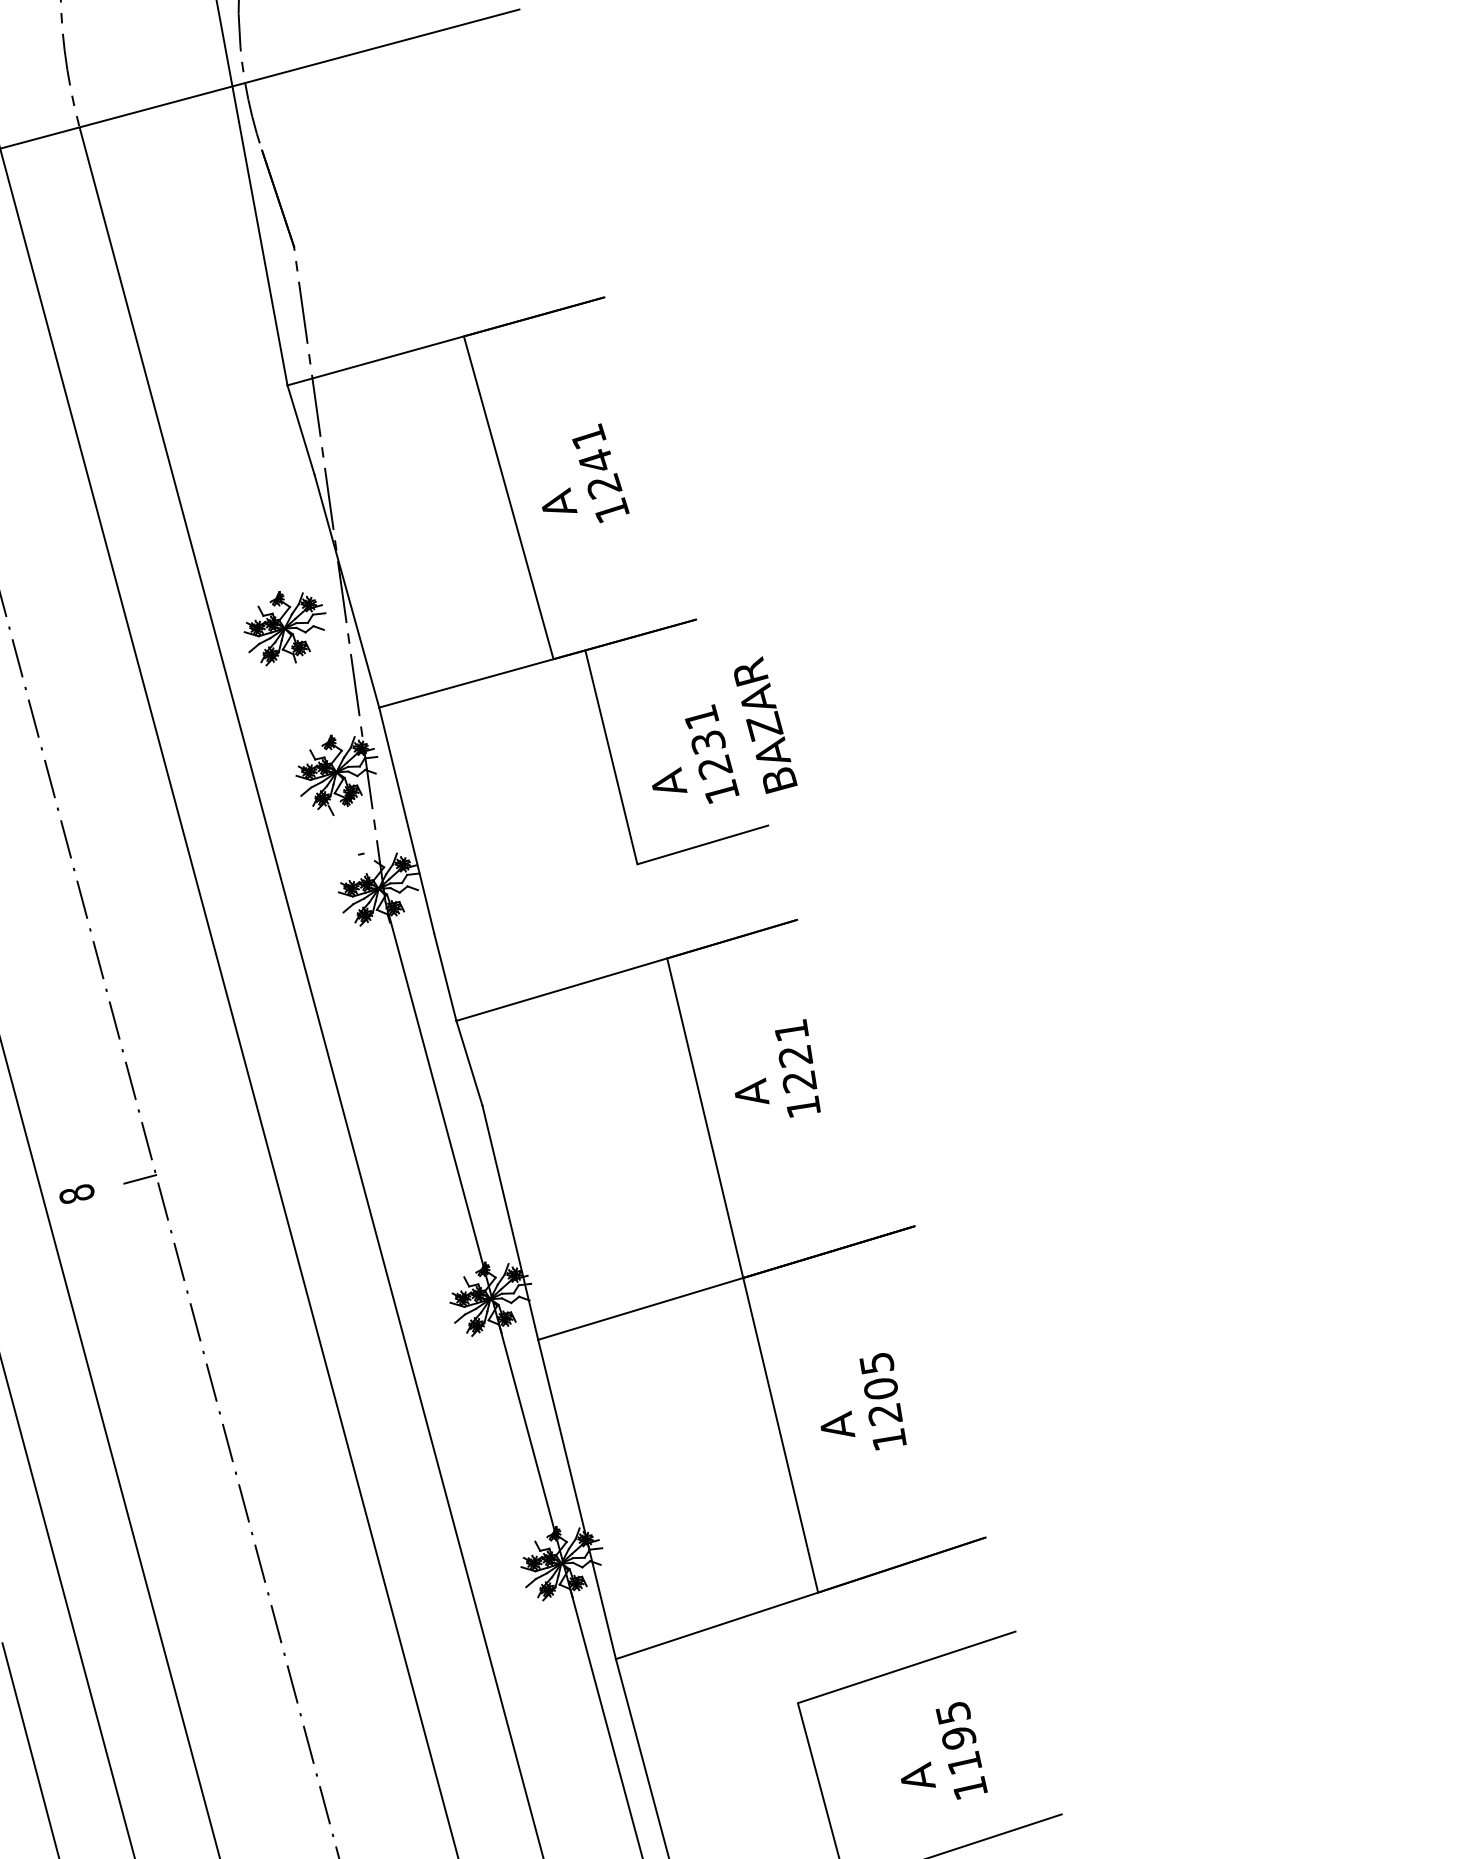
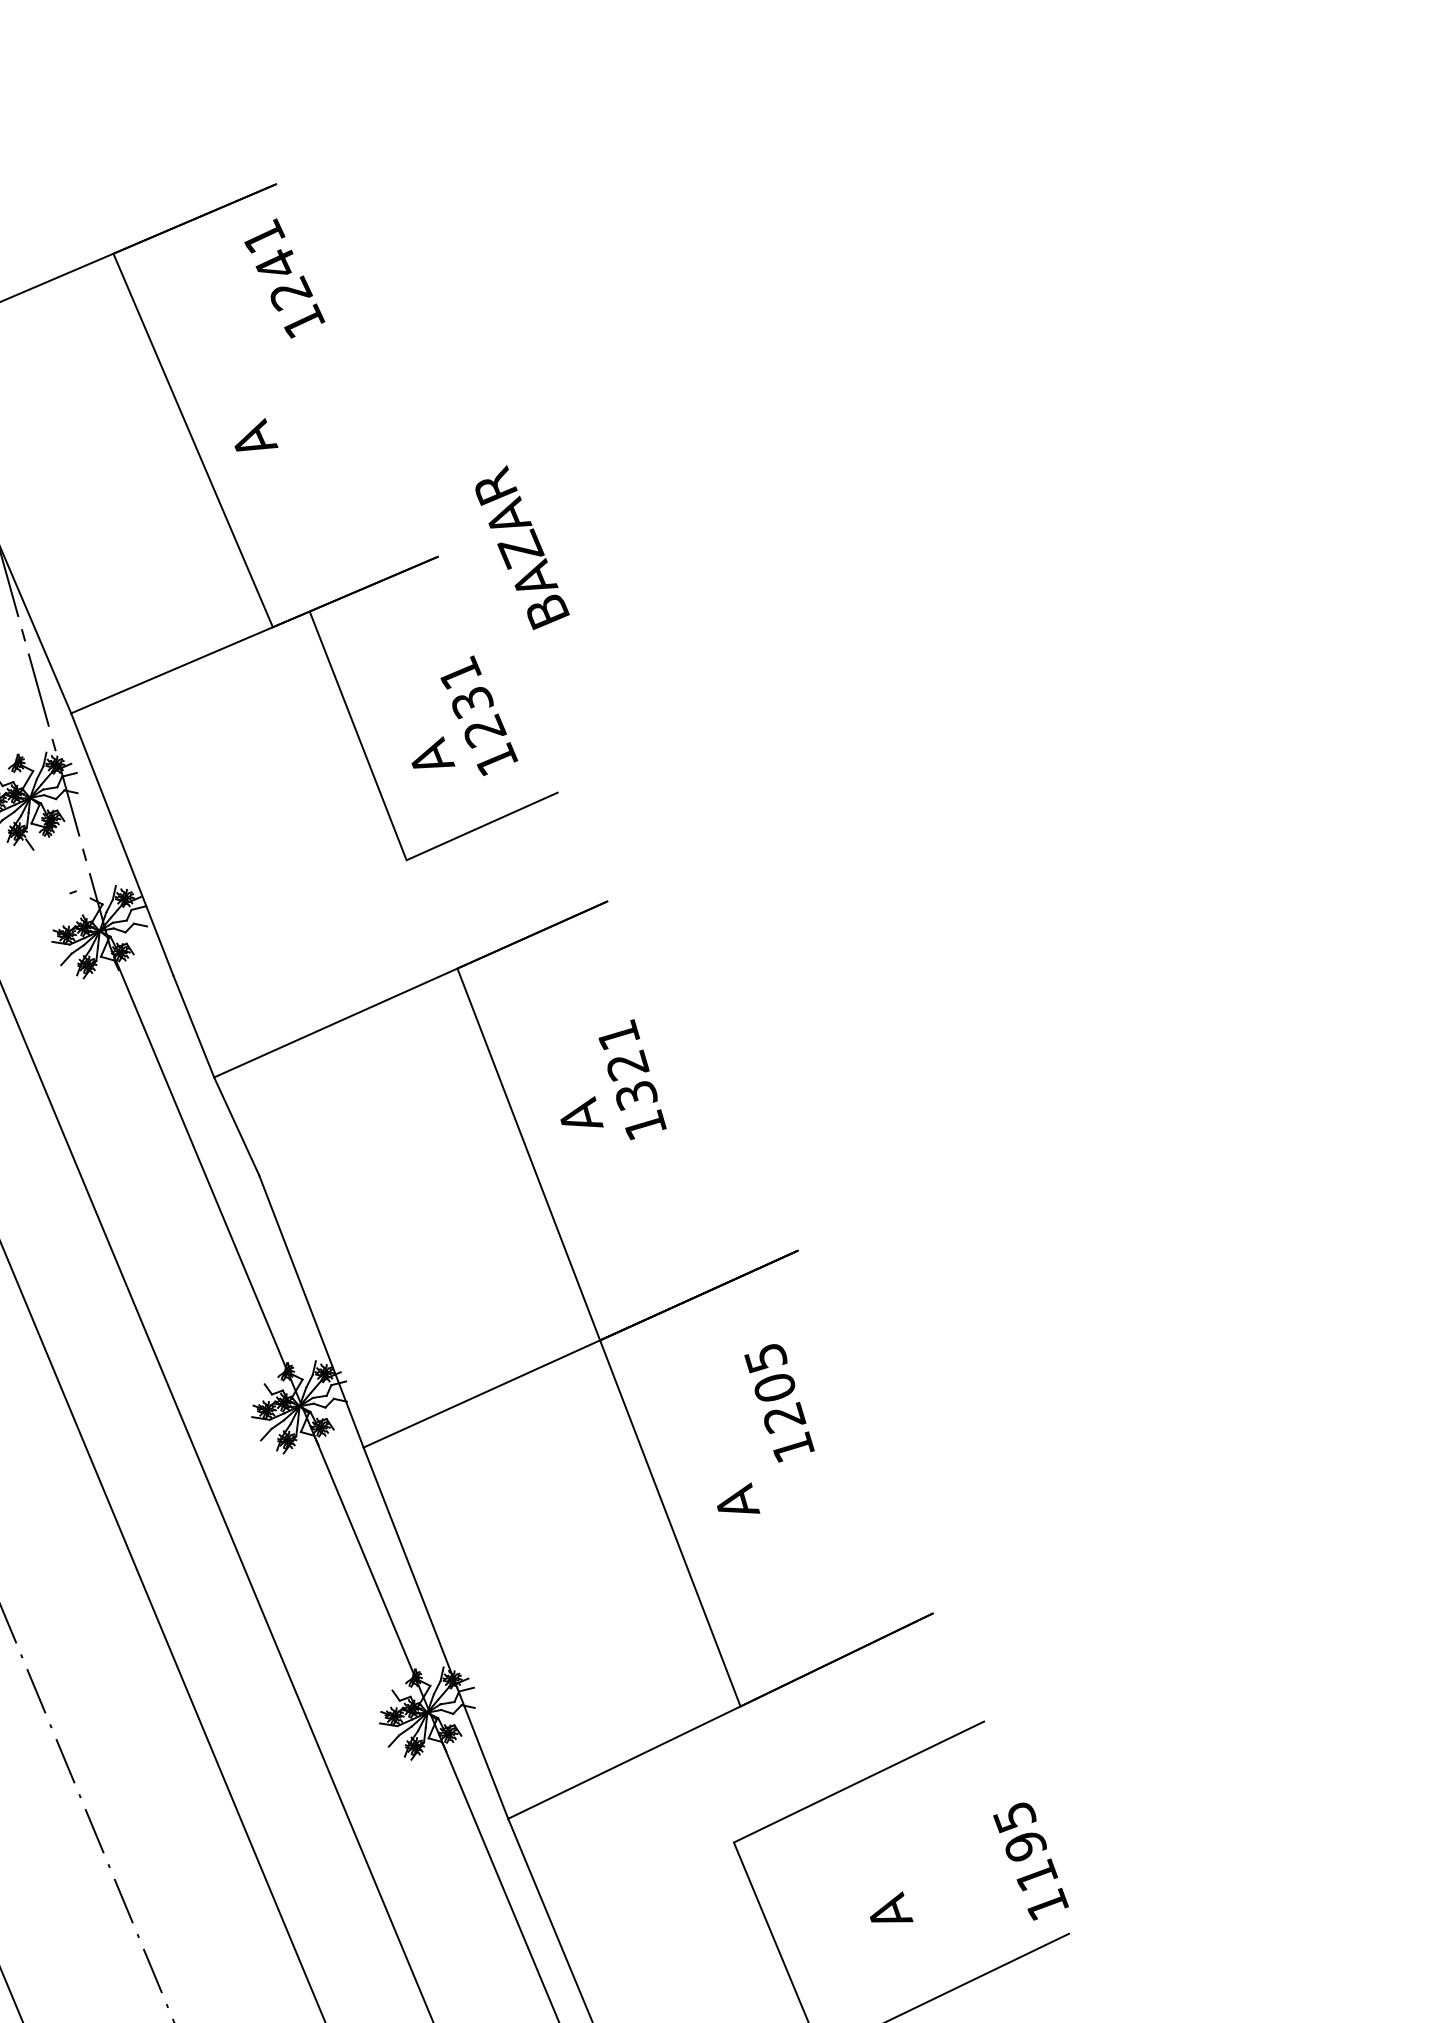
text: (600, 473) -> (283, 278), moved
text: (765, 724) -> (521, 546), moved
text: (799, 1081) -> (636, 1095), 1221 -> 1321
text: (882, 1401) -> (778, 1402), moved
text: (961, 1750) -> (1030, 1860), moved

